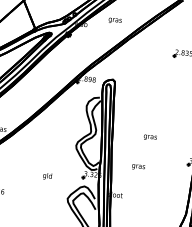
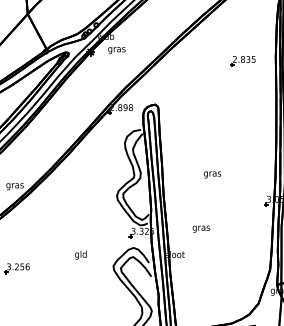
text: (114, 20) -> (116, 50), moved
text: (137, 166) -> (200, 228), moved
text: (47, 175) -> (80, 254), moved

